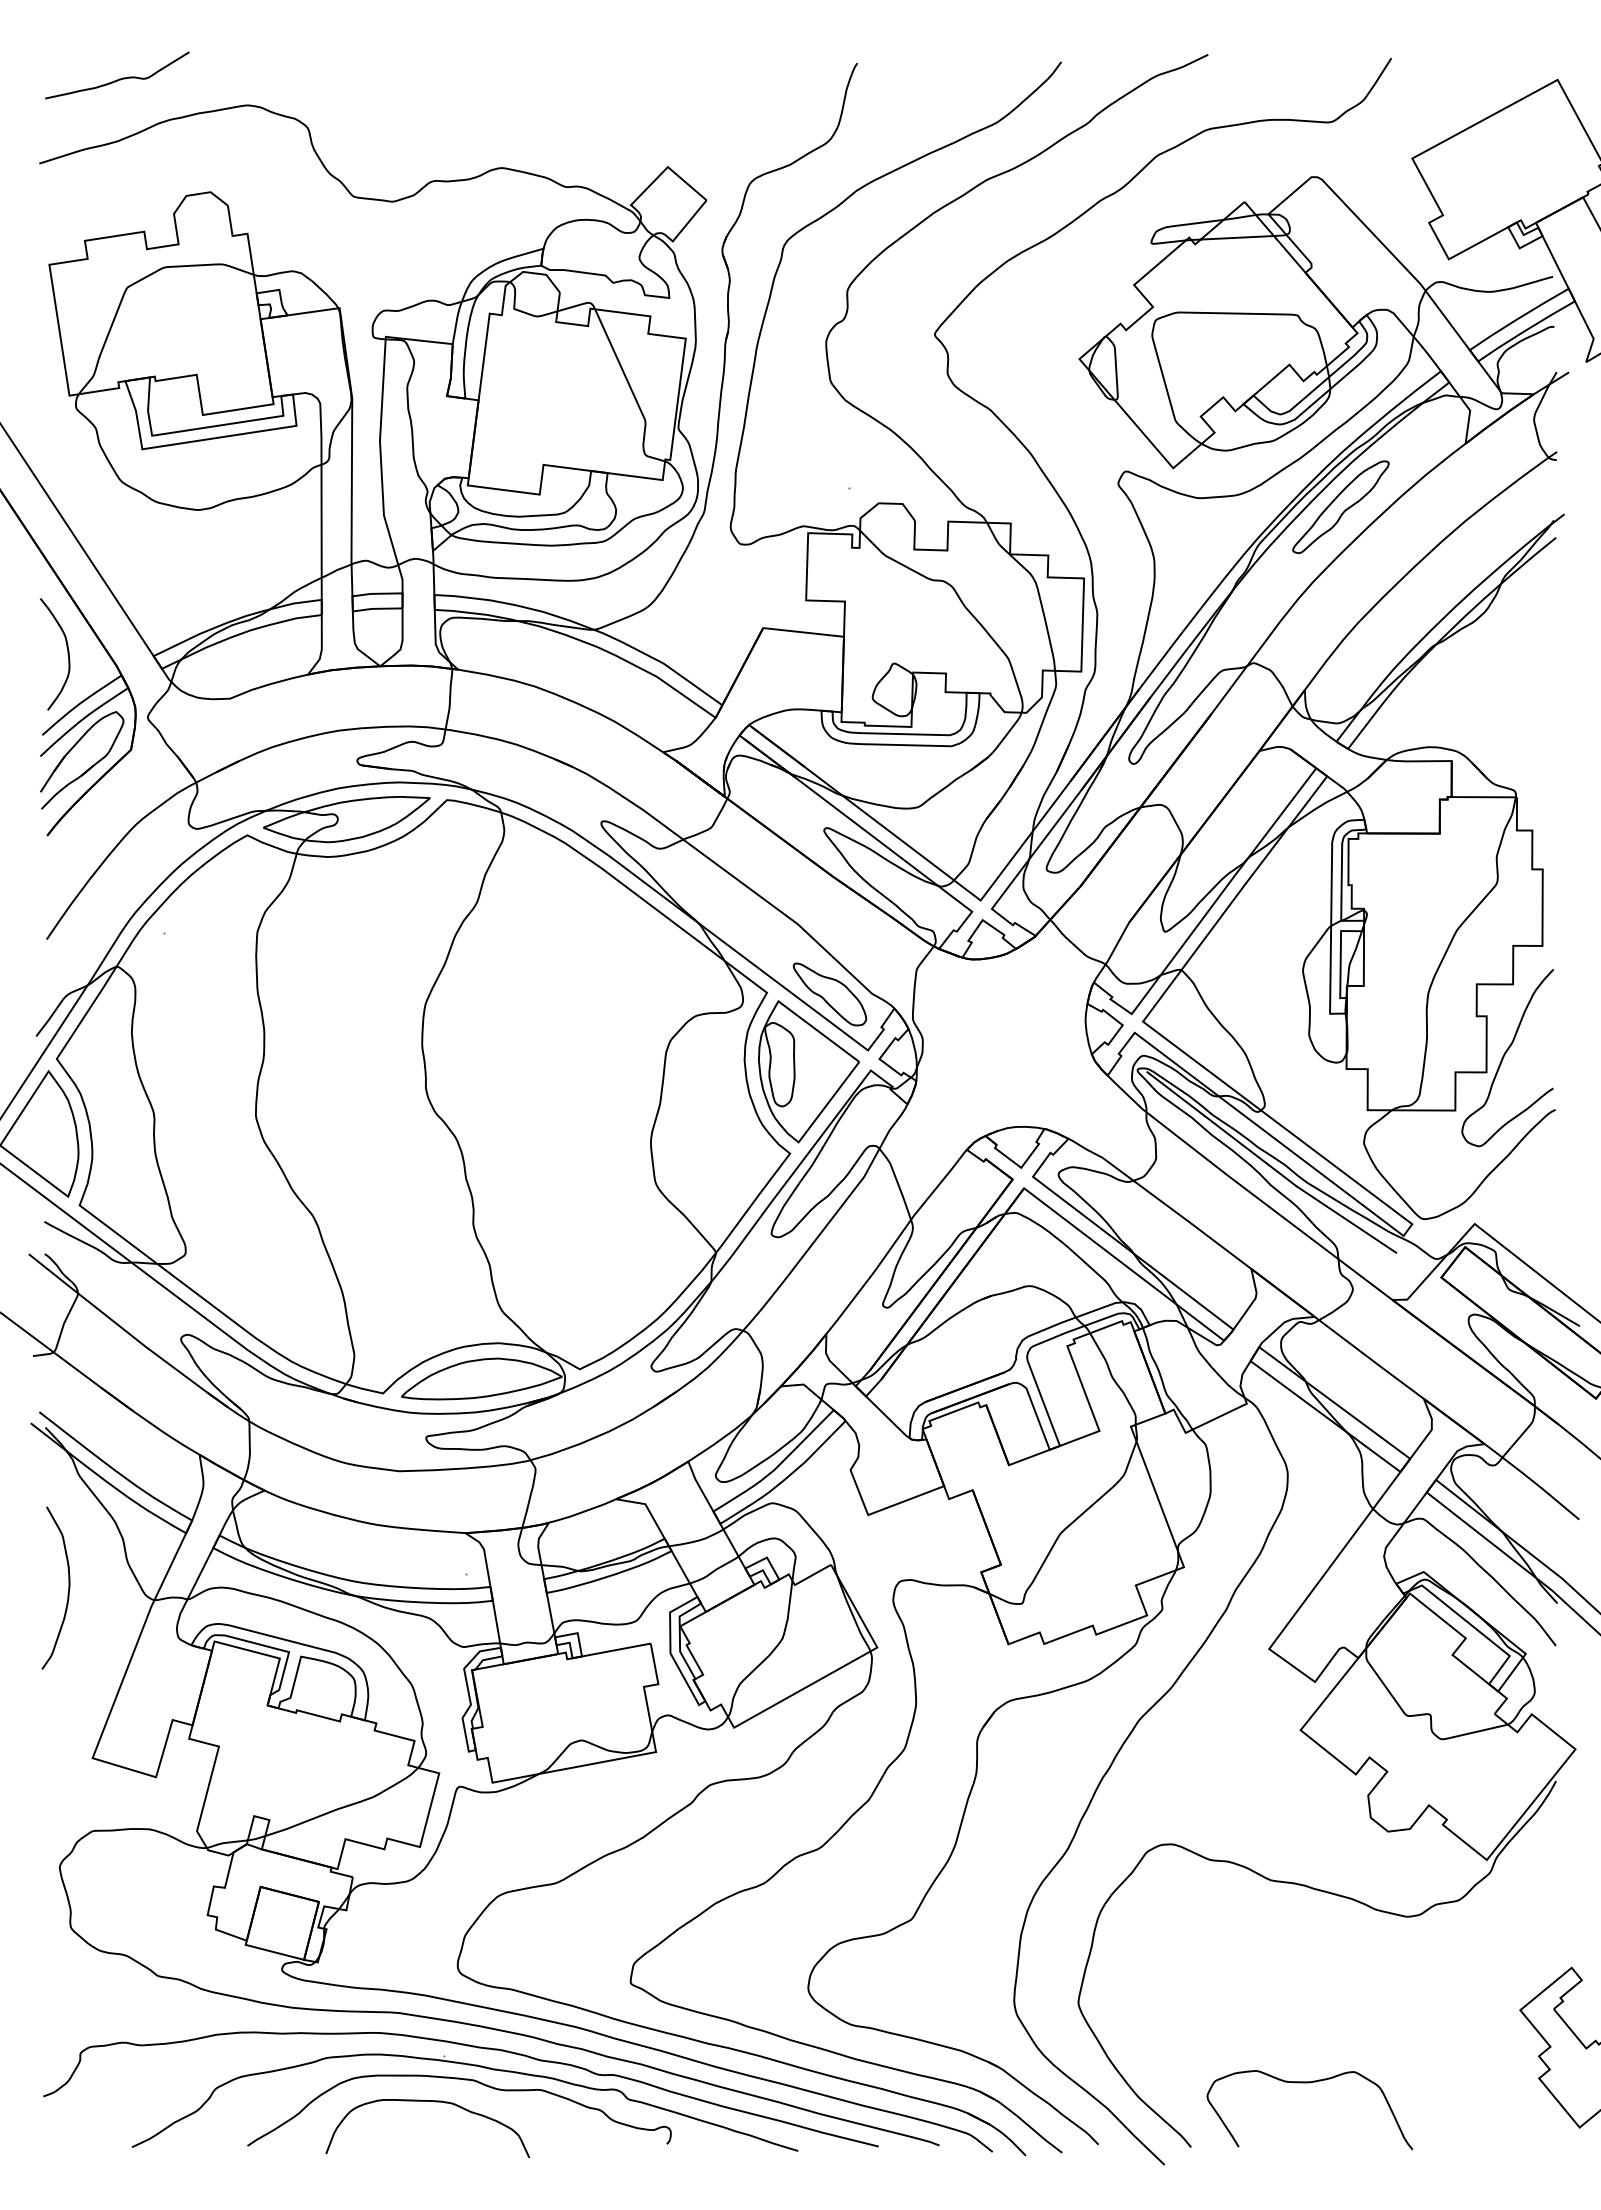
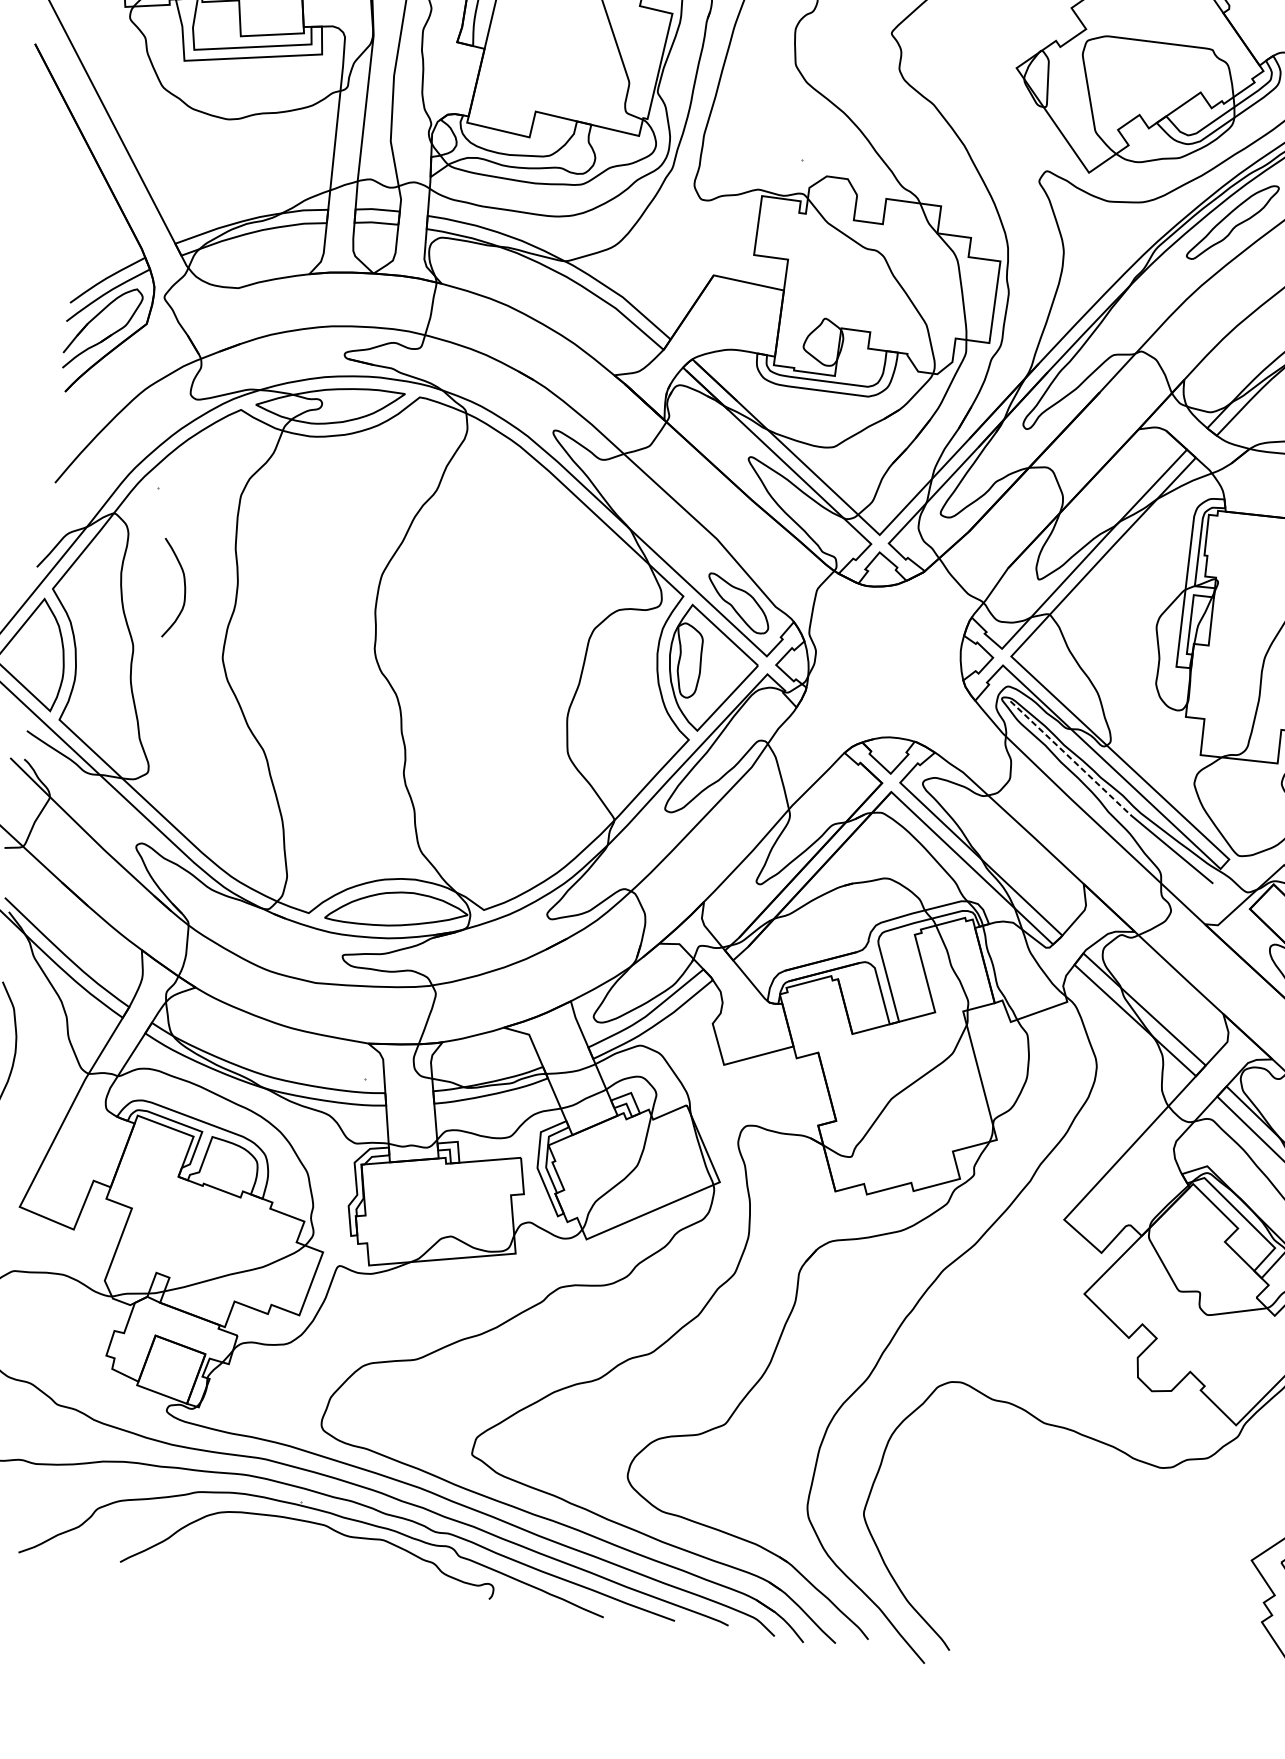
curve: (67, 654) -> (184, 589), moved
line: (1222, 1129) -> (1071, 758), solid -> dashed
curve: (1309, 2083) -> (1059, 1605), removed
curve: (434, 2102) -> (288, 1541), removed

